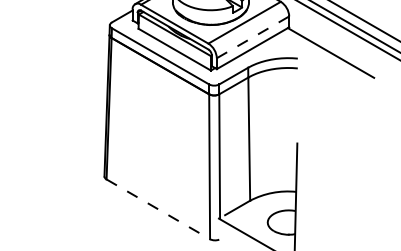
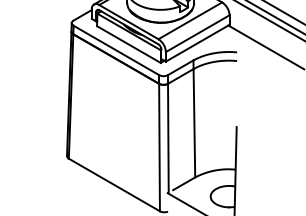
line: (253, 37) -> (198, 33), dashed -> solid
line: (158, 209) -> (114, 185), dashed -> solid

